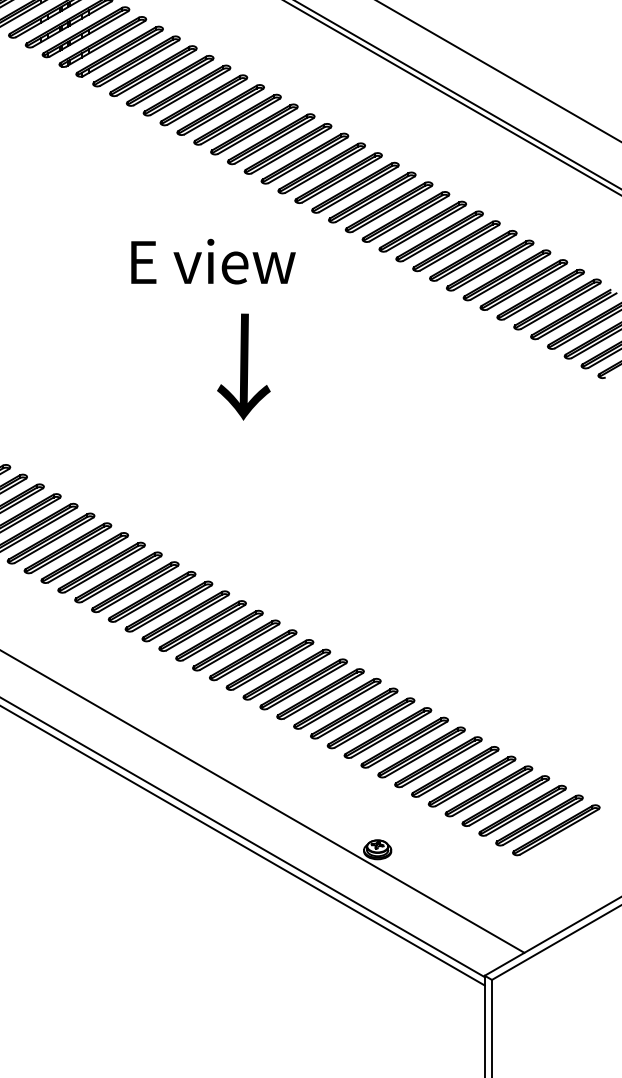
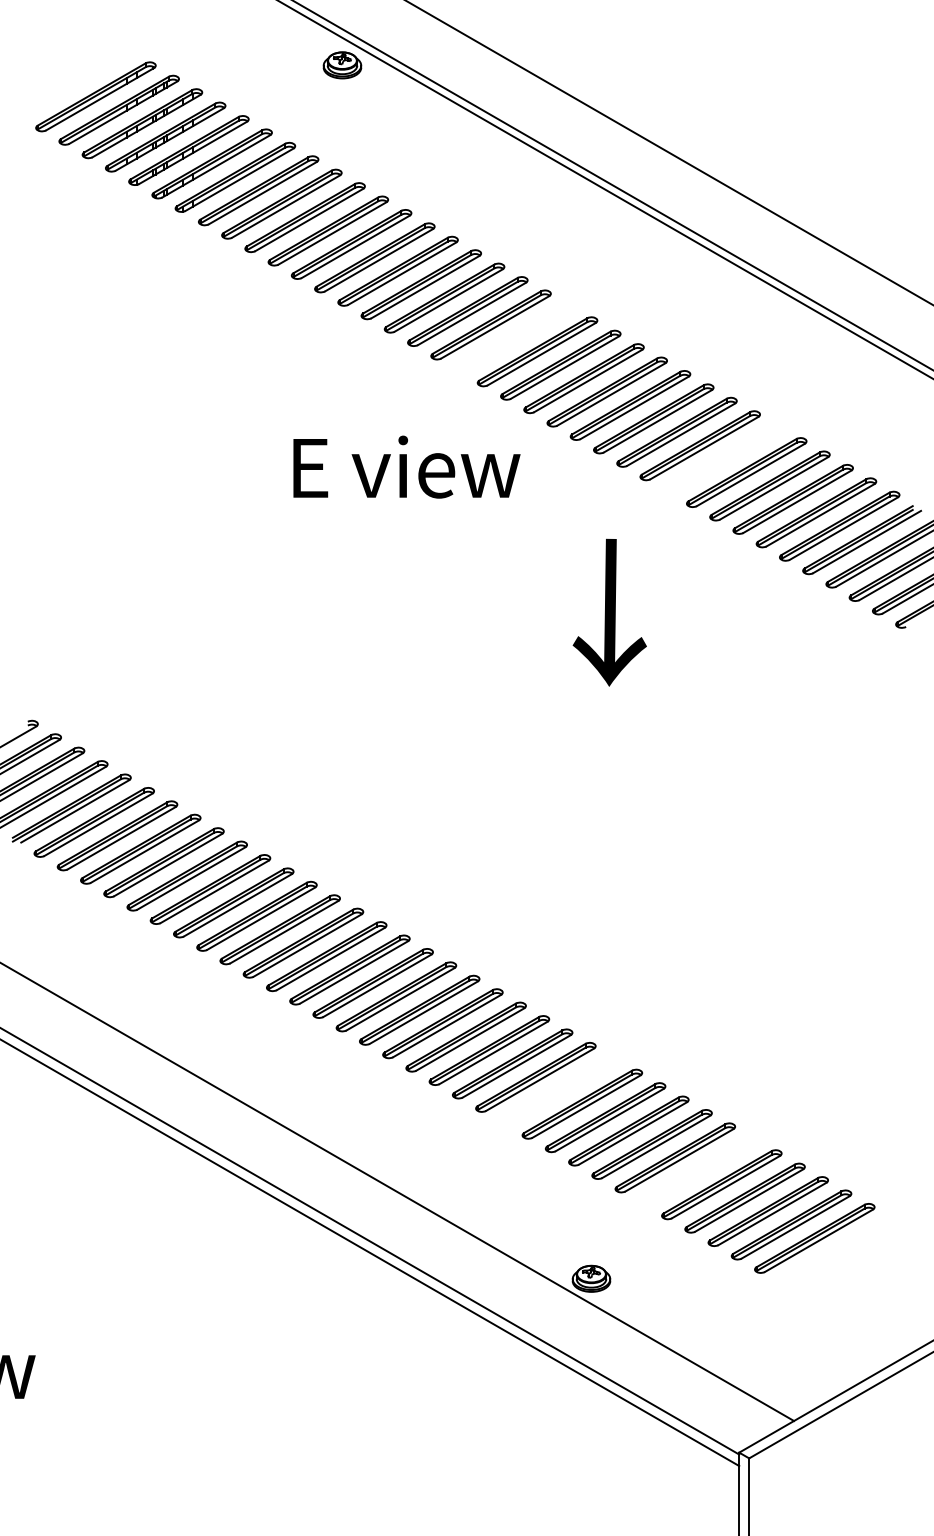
part: (321, 168) -> (513, 338), removed
part: (473, 255) -> (723, 458), removed
text: (213, 261) -> (406, 466), moved
text: (243, 367) -> (609, 612), moved
part: (353, 713) -> (558, 1090), removed
part: (455, 771) -> (698, 1170), removed
part: (555, 830) -> (837, 1251), removed

